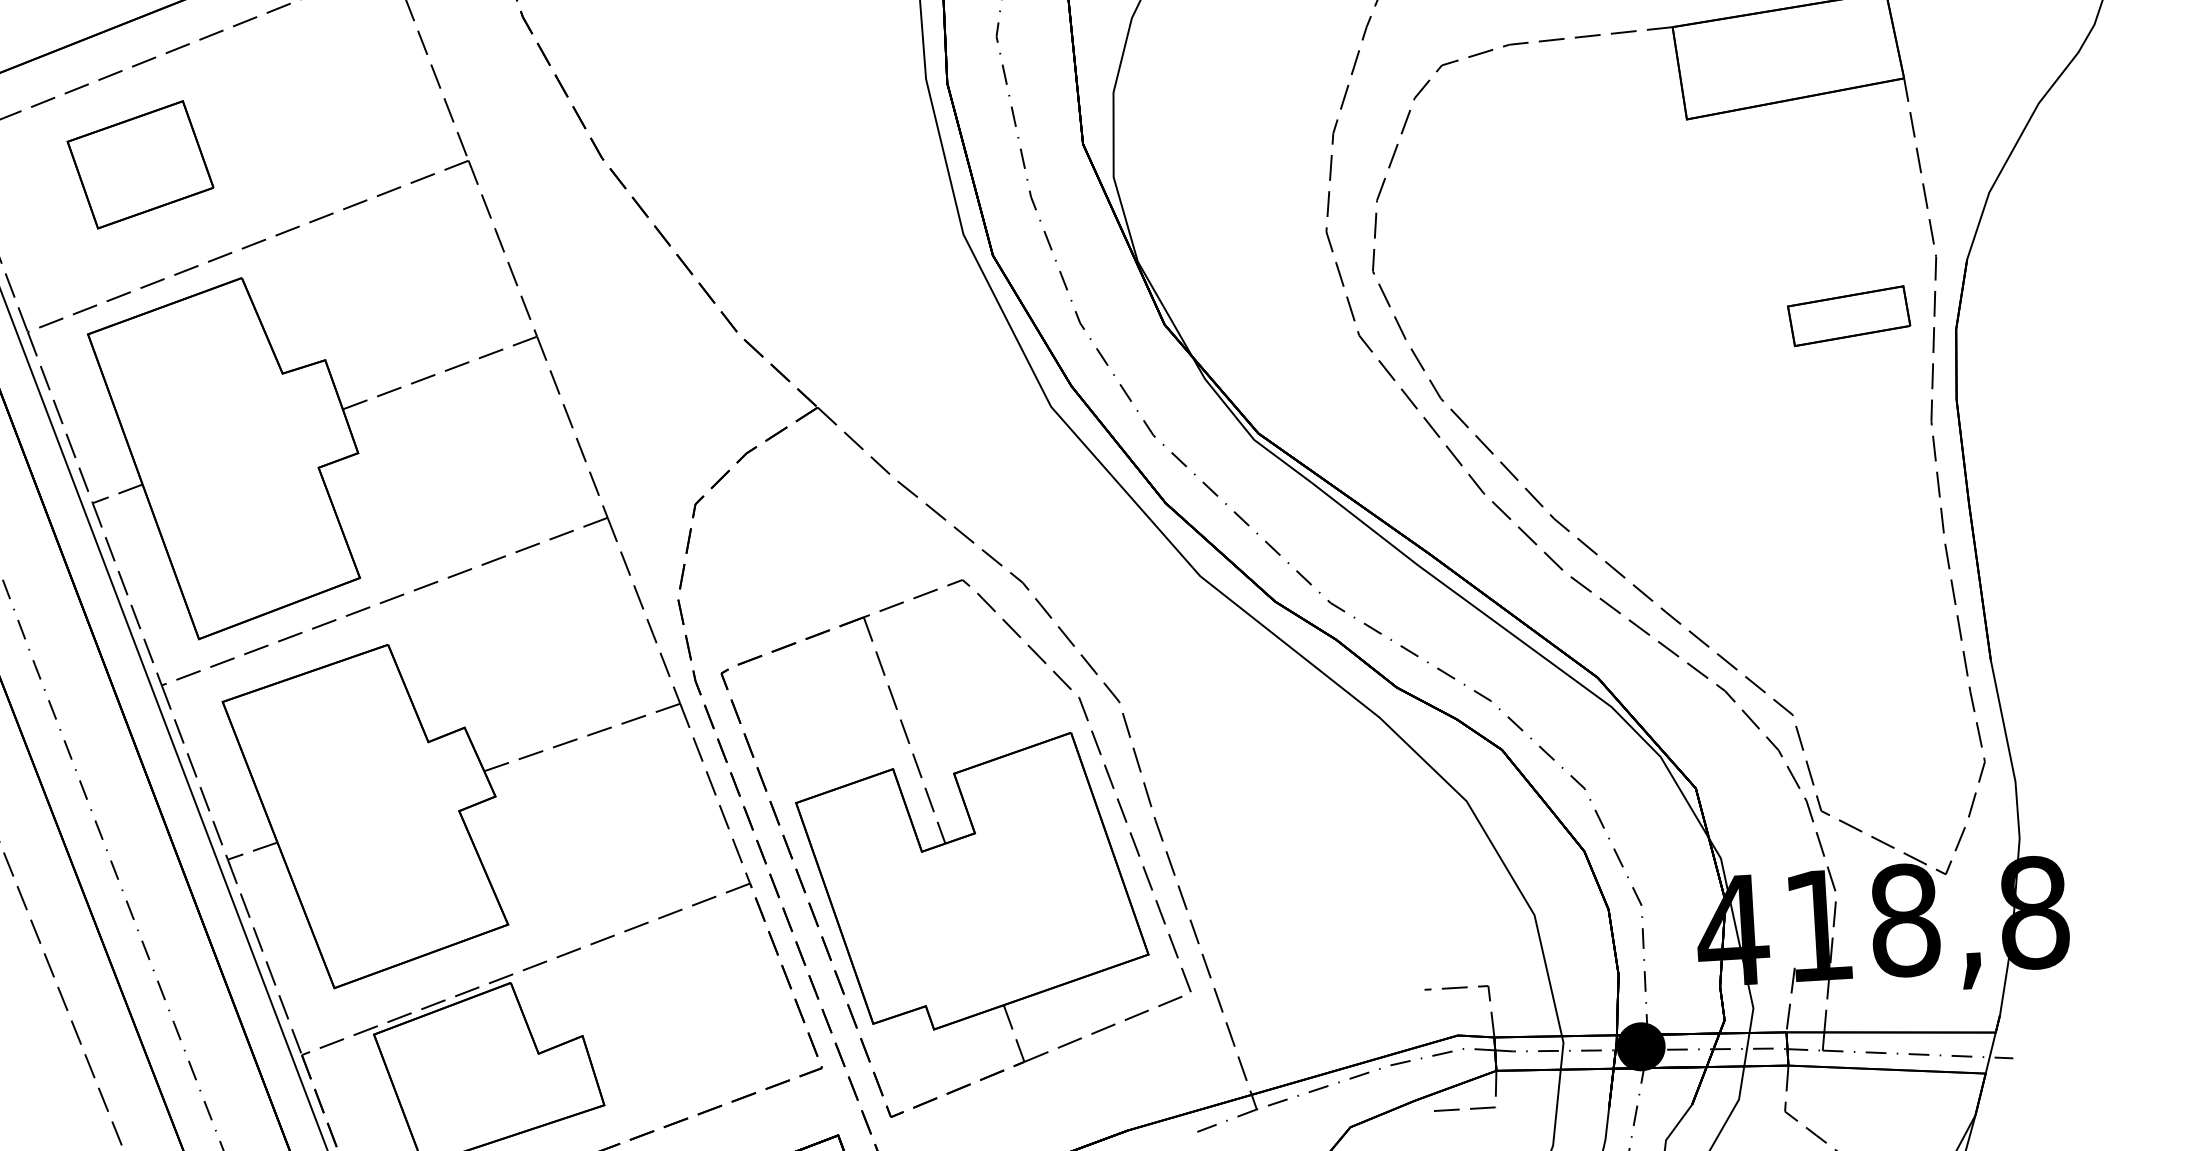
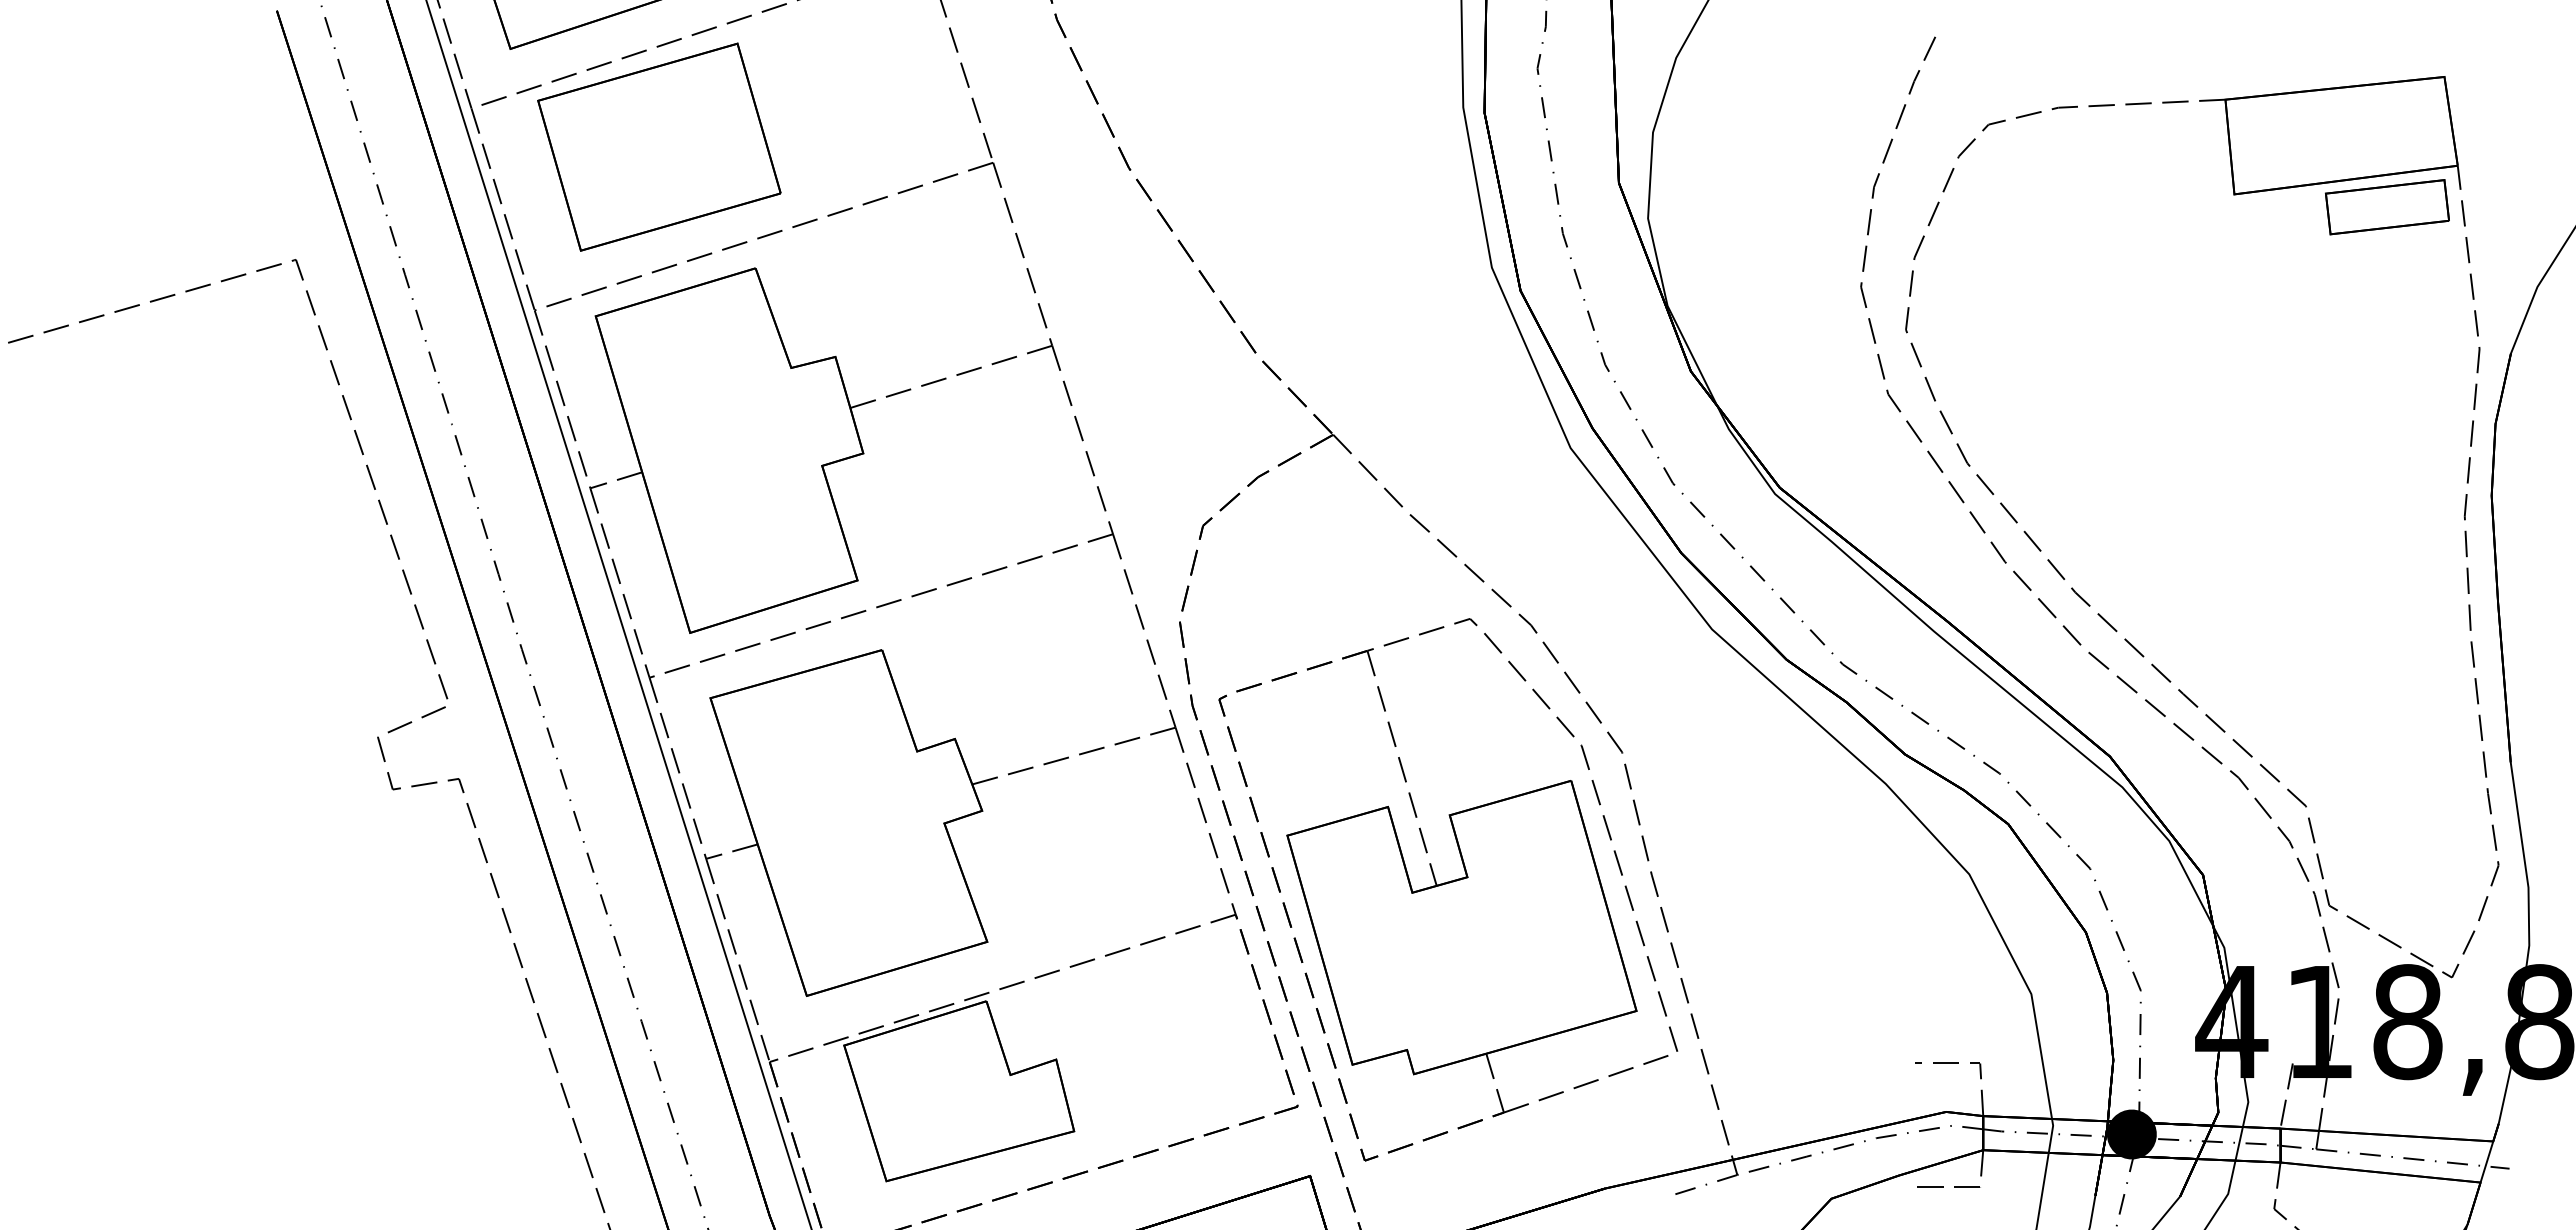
part: (140, 164) -> (659, 146), size x1.67
part: (1849, 316) -> (2387, 207), moved

